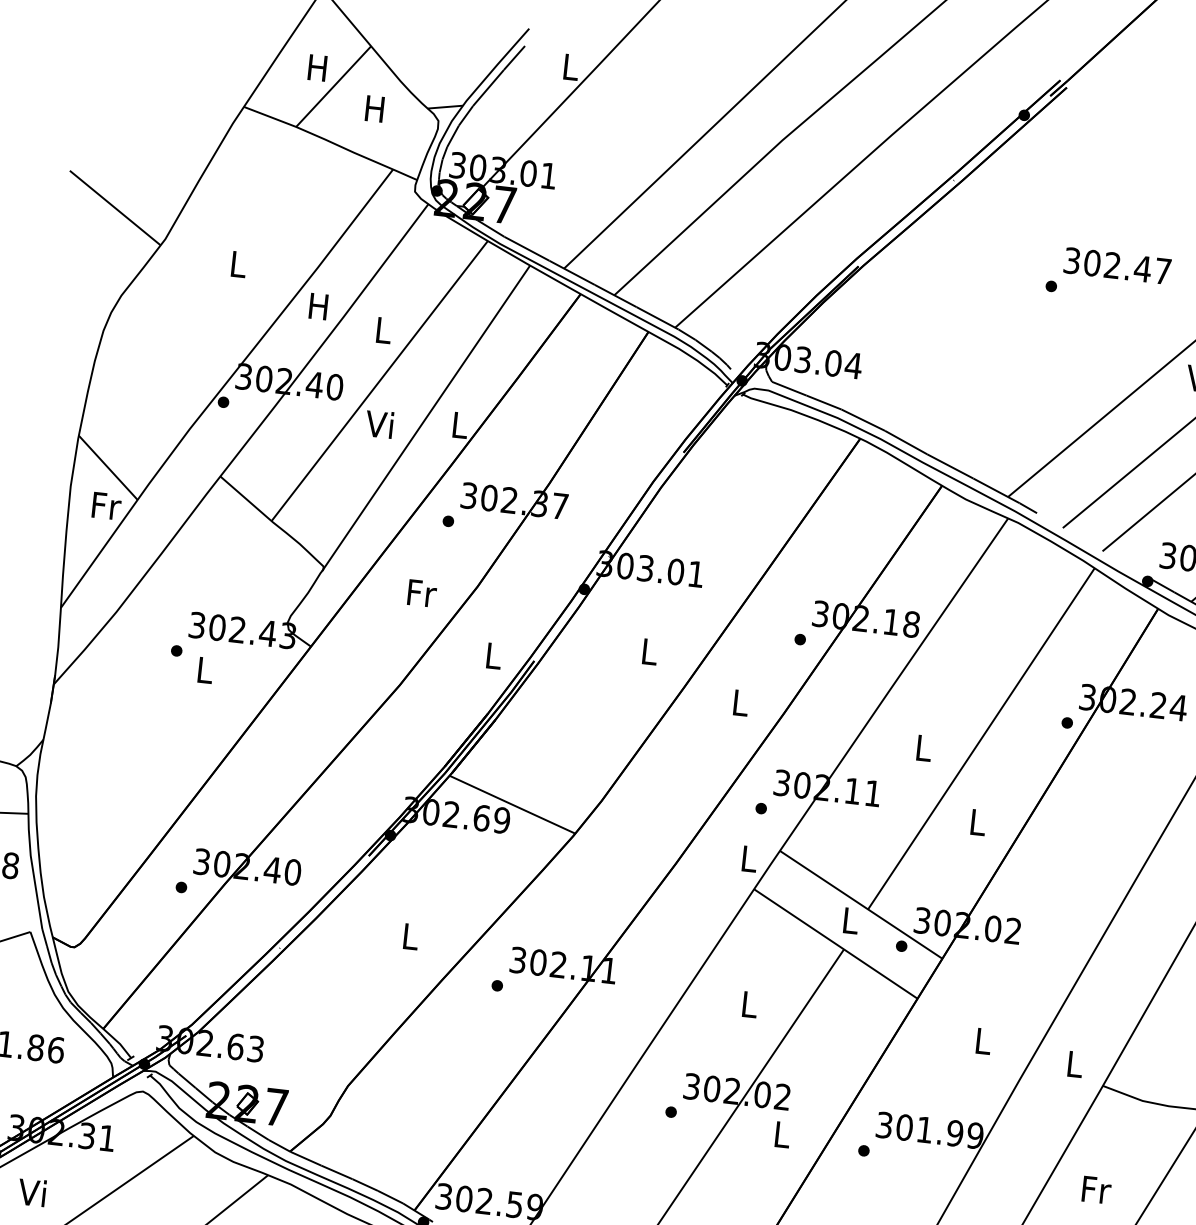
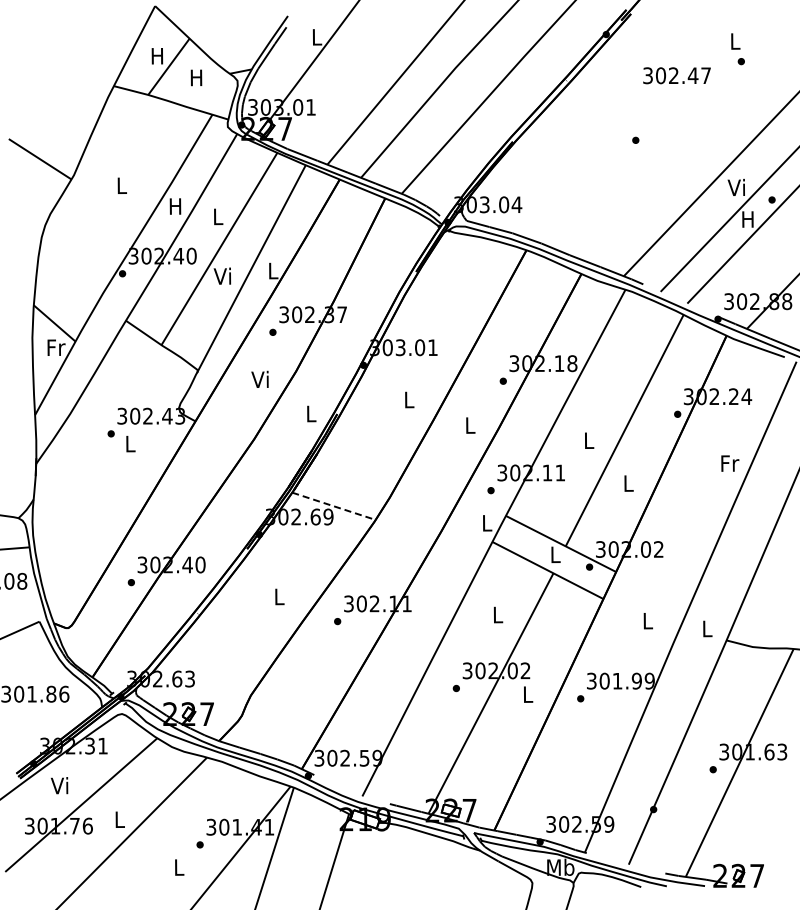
text: (1116, 265) -> (676, 75), moved
text: (420, 591) -> (260, 378), Fr -> Vi
line: (511, 804) -> (333, 506), solid -> dashed
text: (1097, 1190) -> (730, 463), moved

